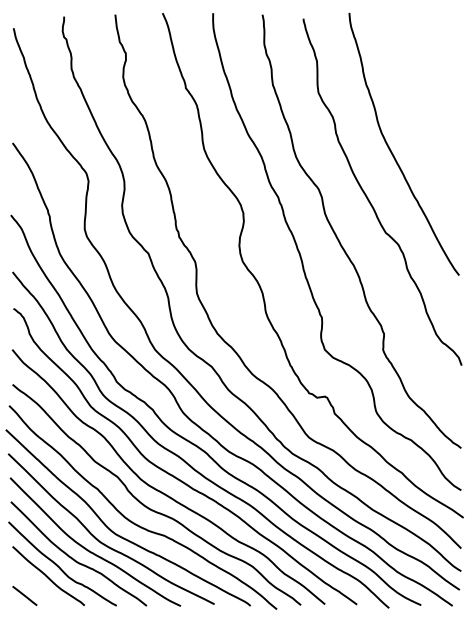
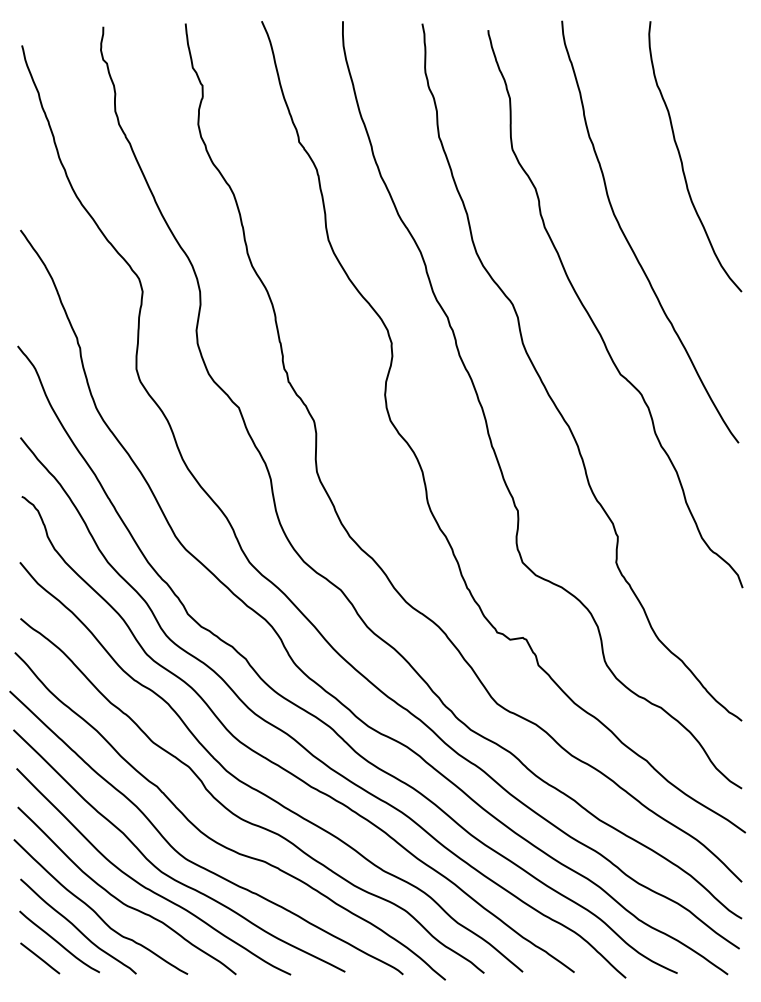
curve: (424, 98) -> (682, 158), added
curve: (36, 585) -> (58, 941), added

